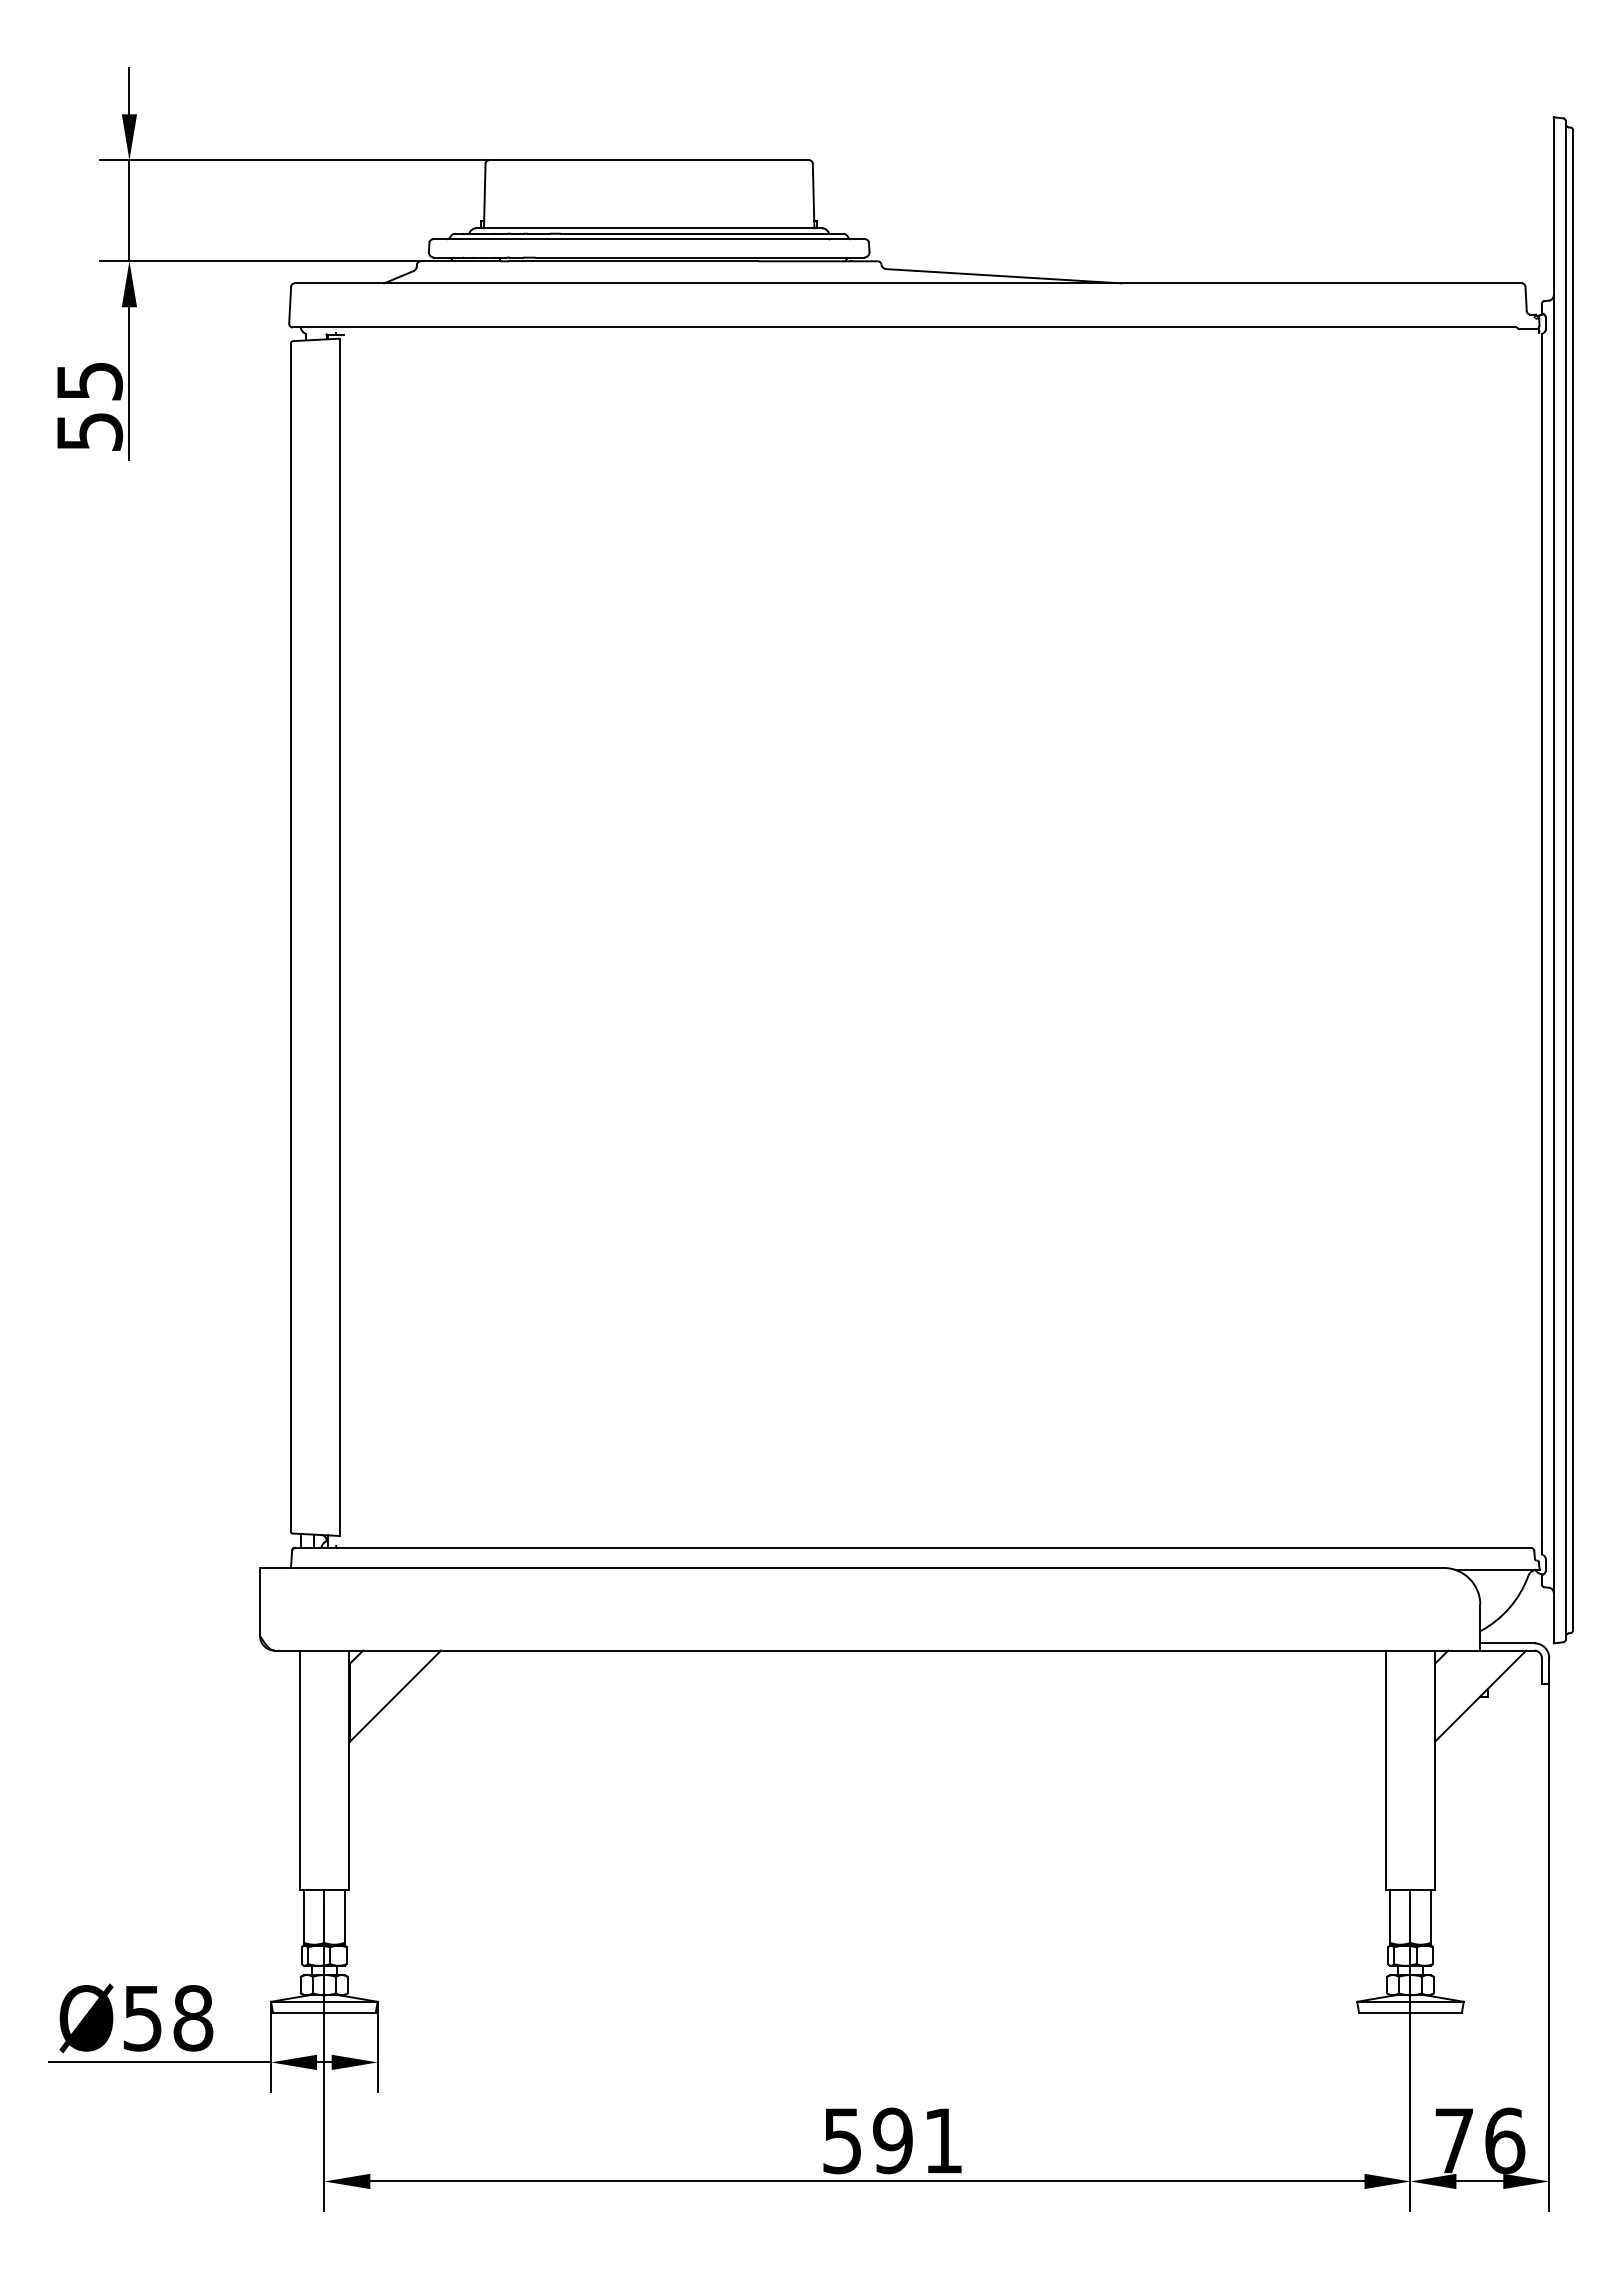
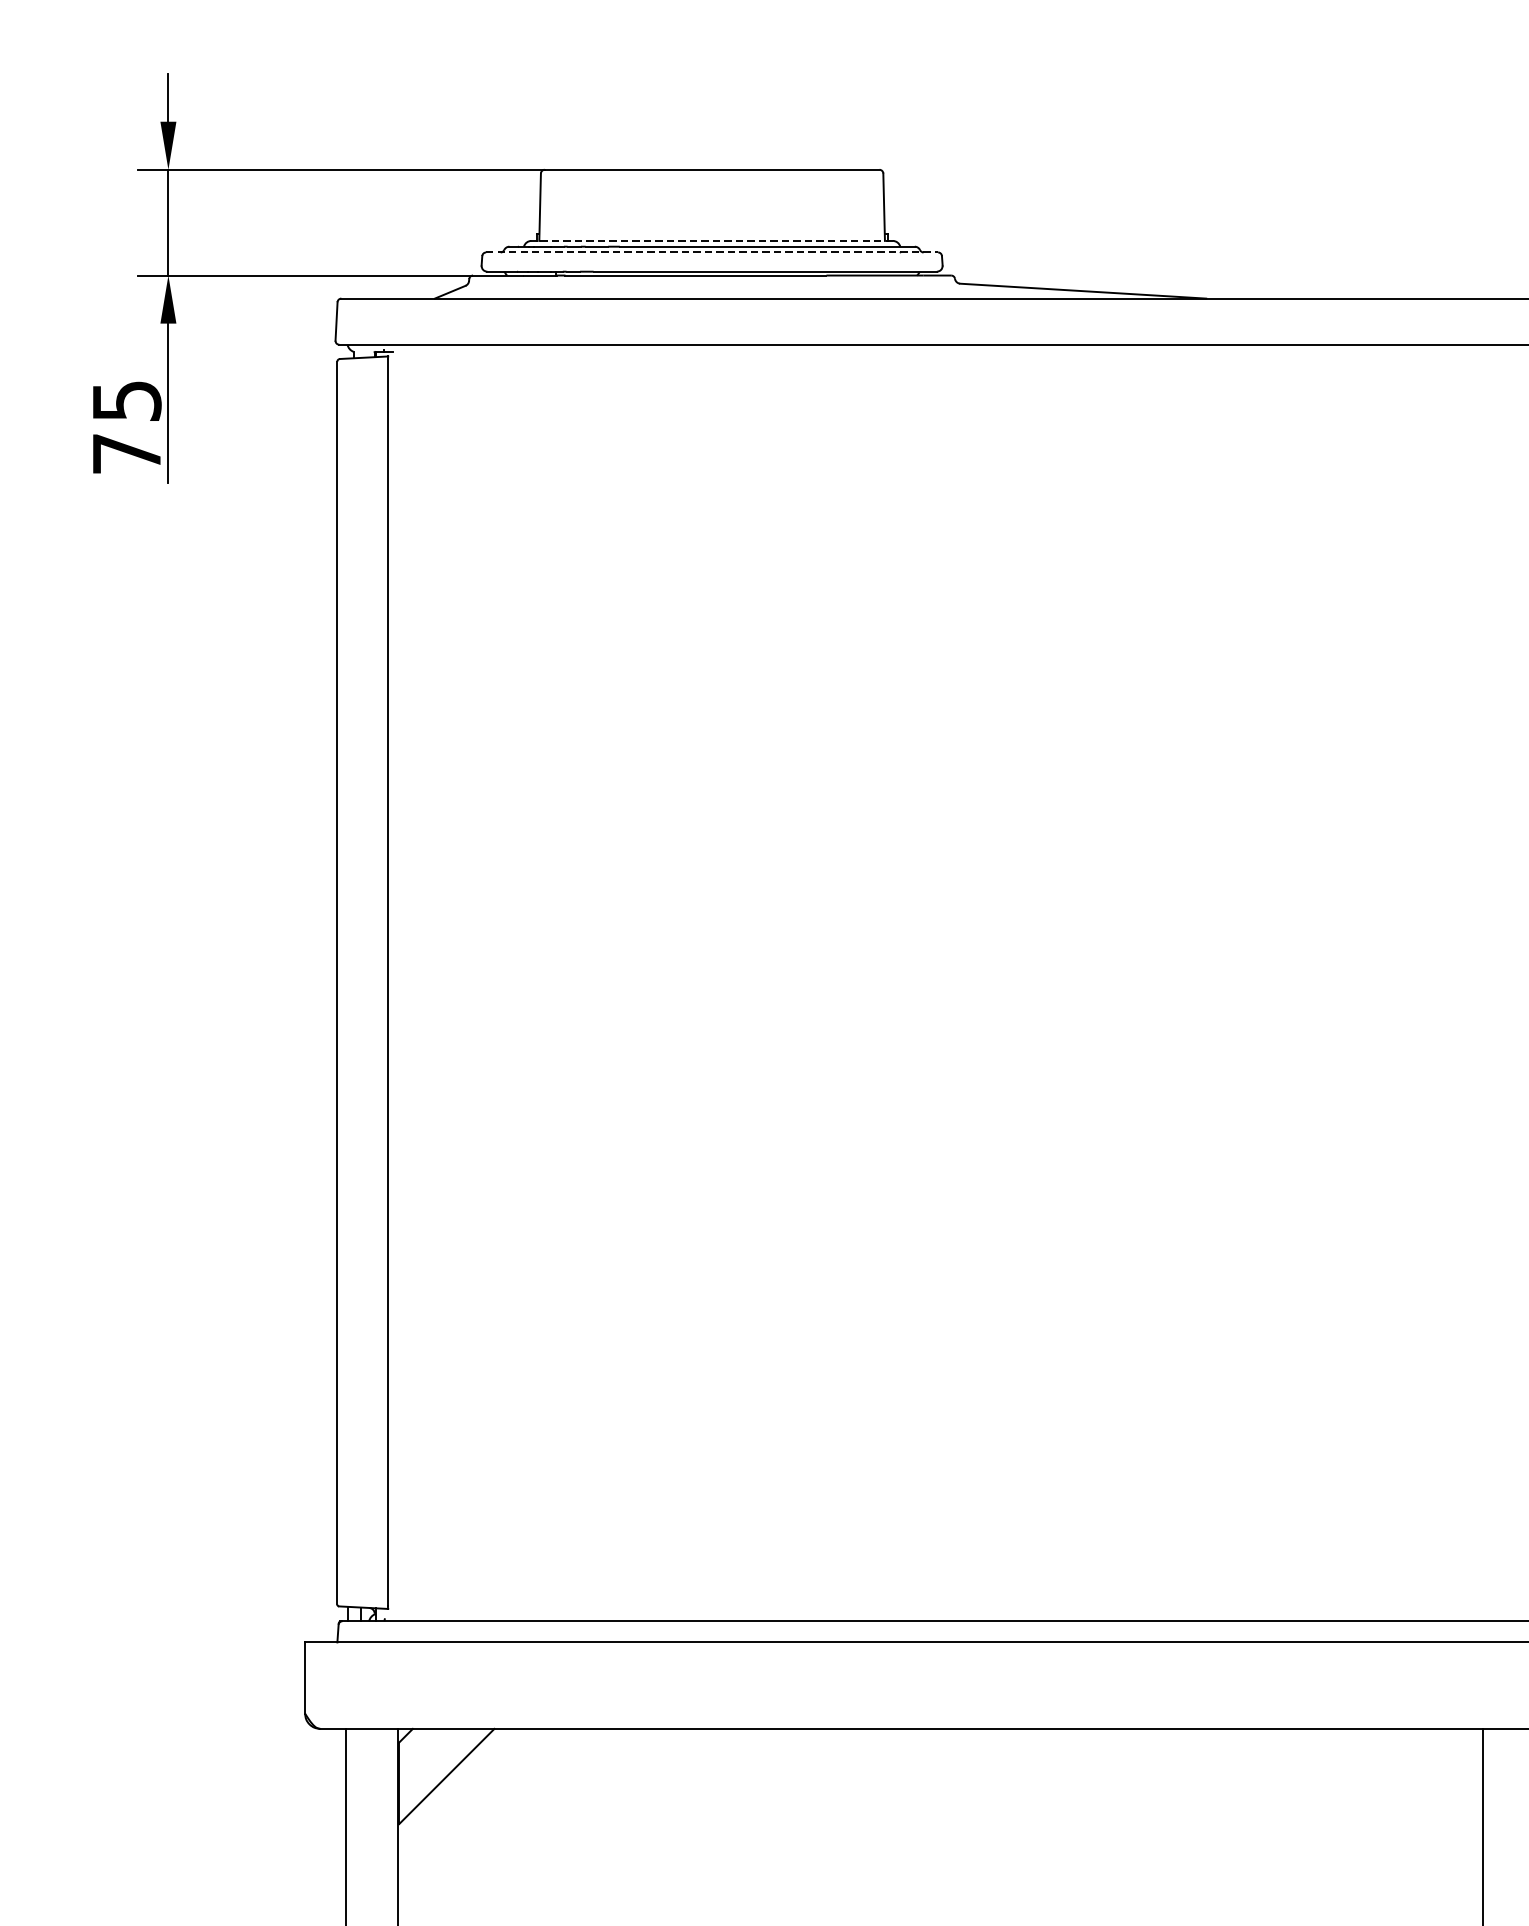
line: (651, 228) -> (714, 241), solid -> dashed
line: (649, 239) -> (712, 252), solid -> dashed
text: (90, 431) -> (127, 453), 55 -> 75

